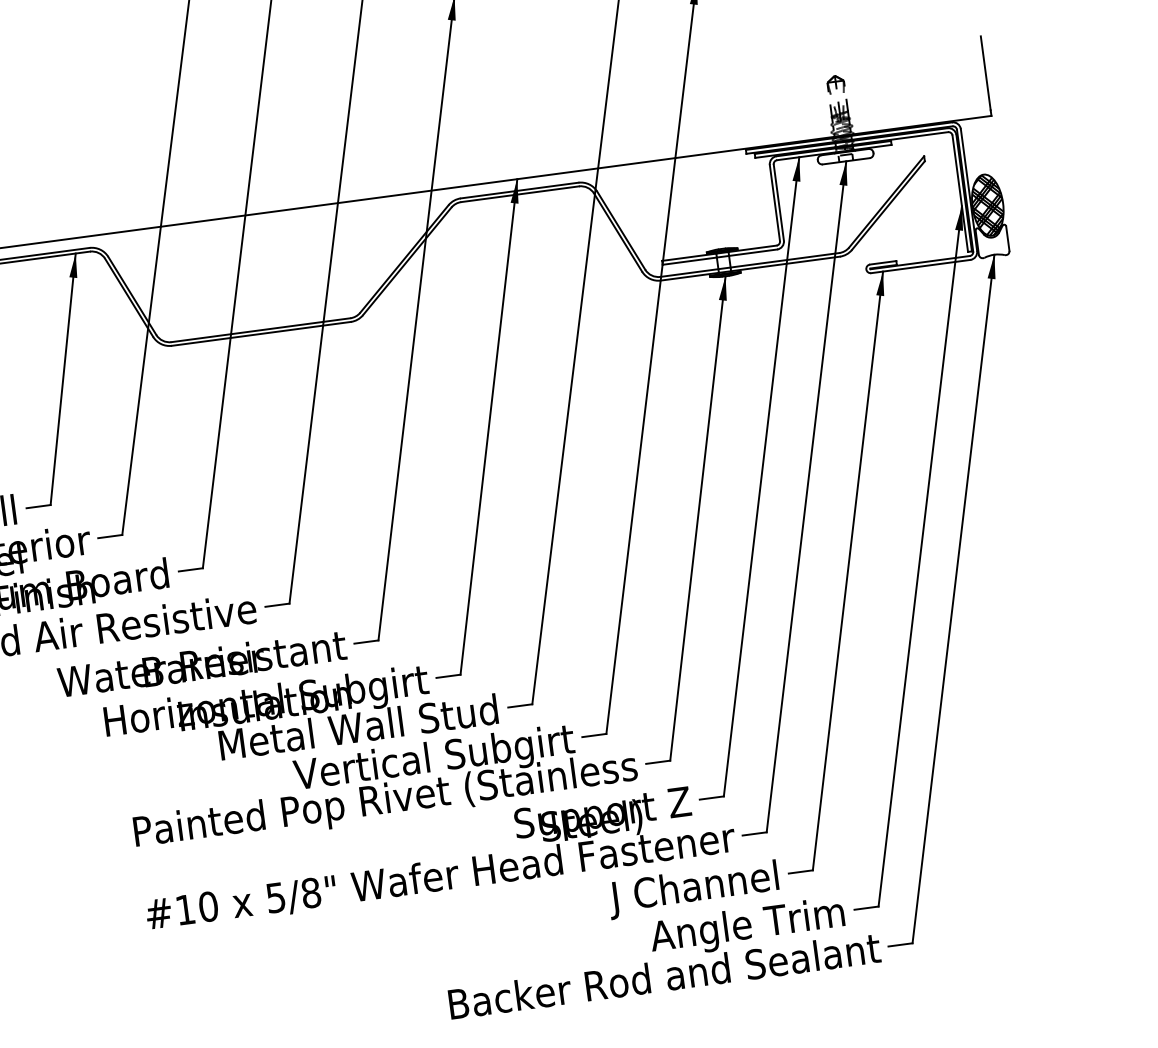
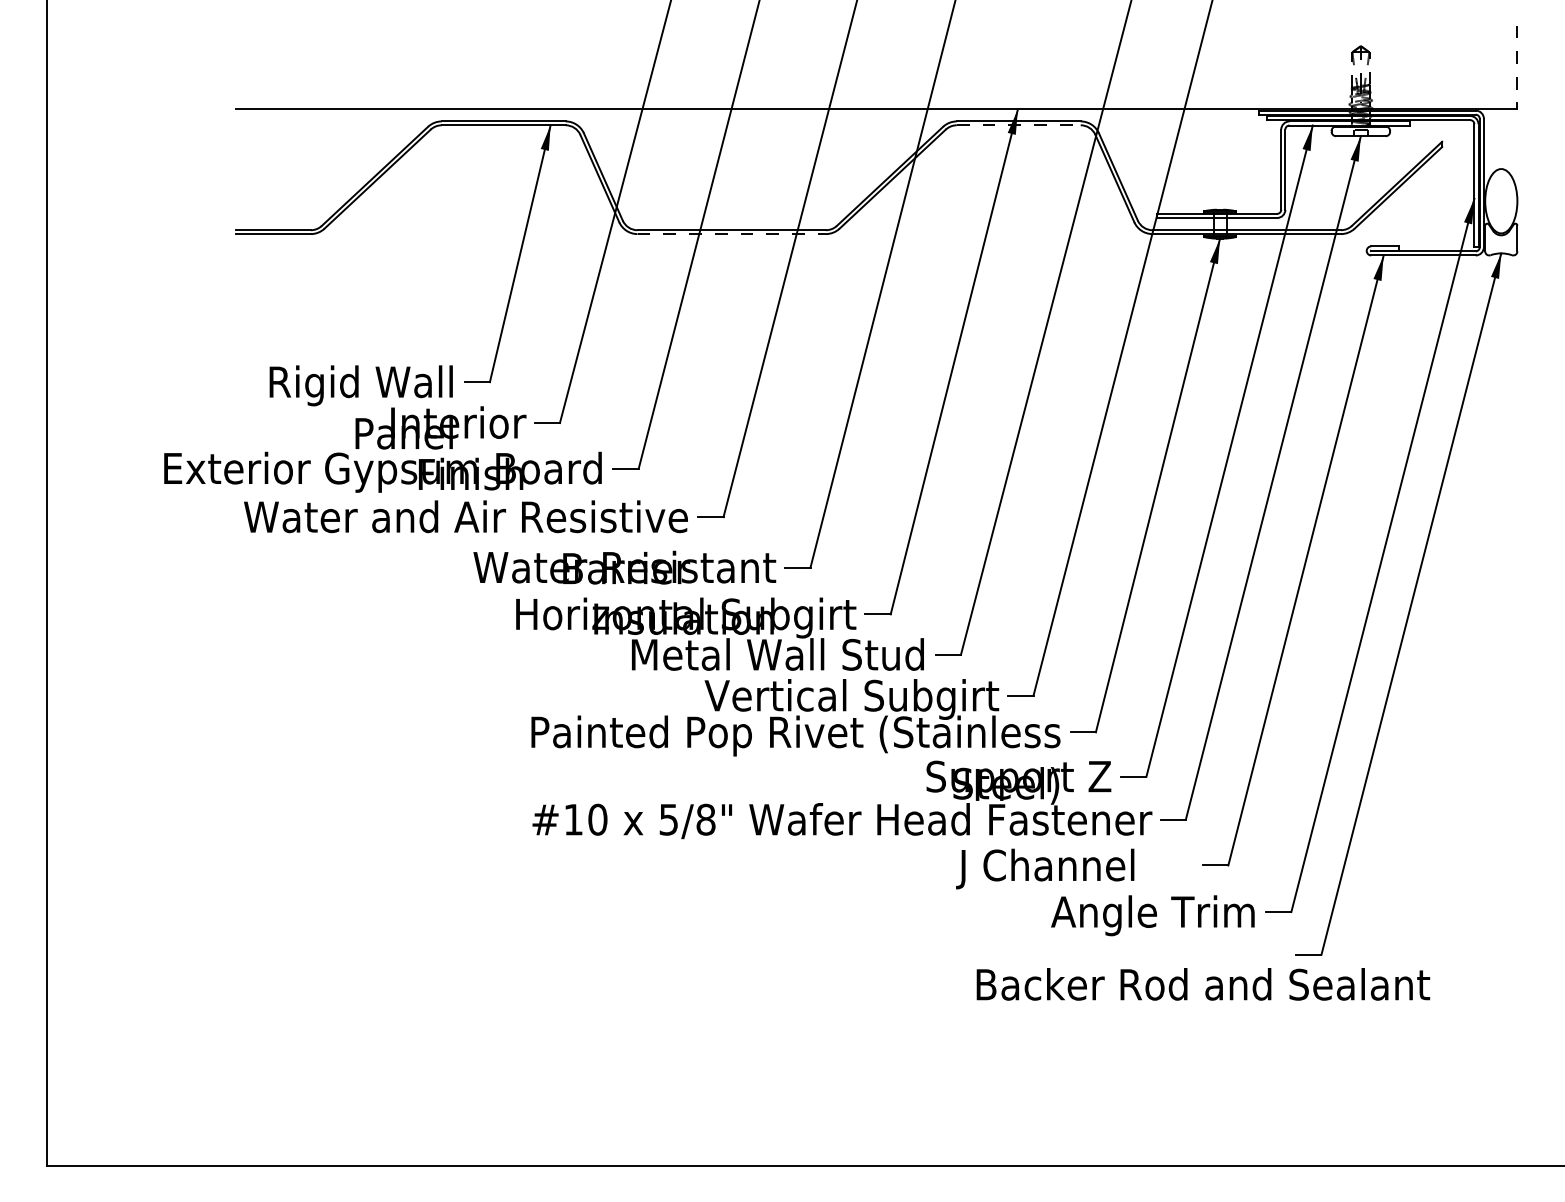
line: (985, 73) -> (1517, 64), solid -> dashed
line: (519, 194) -> (1018, 125), solid -> dashed
hatch: (988, 205) -> (1501, 201), removed
line: (262, 334) -> (732, 234), solid -> dashed
text: (693, 889) -> (1045, 868), moved
text: (664, 976) -> (1203, 984), moved

